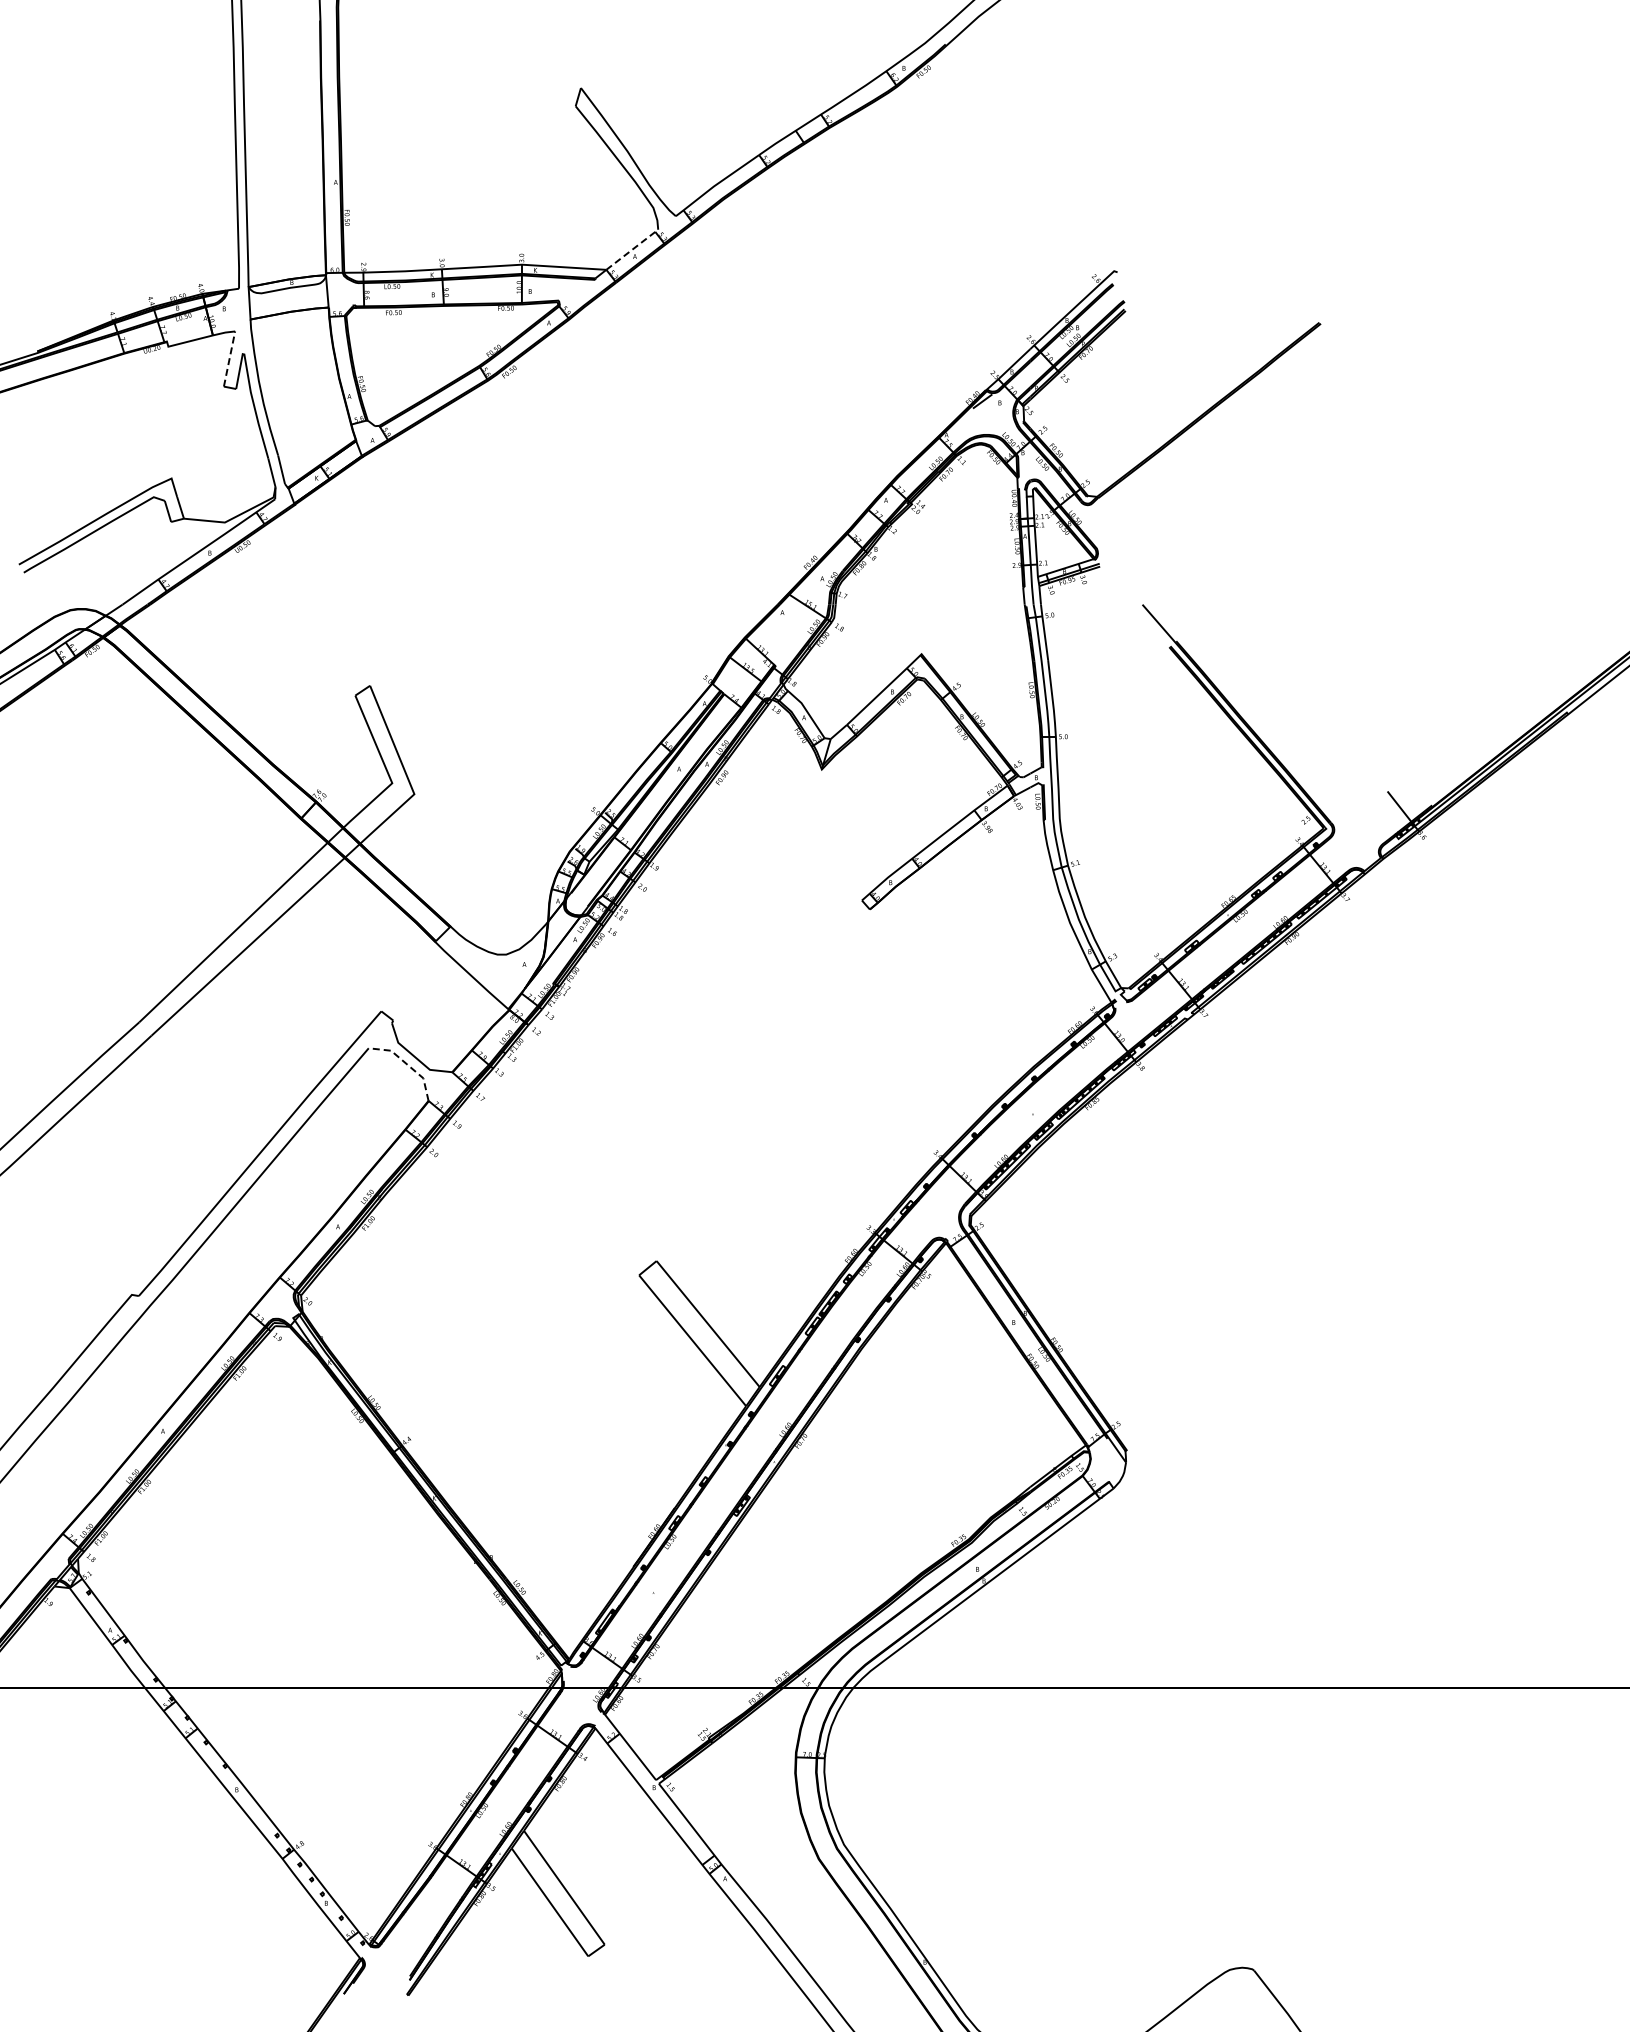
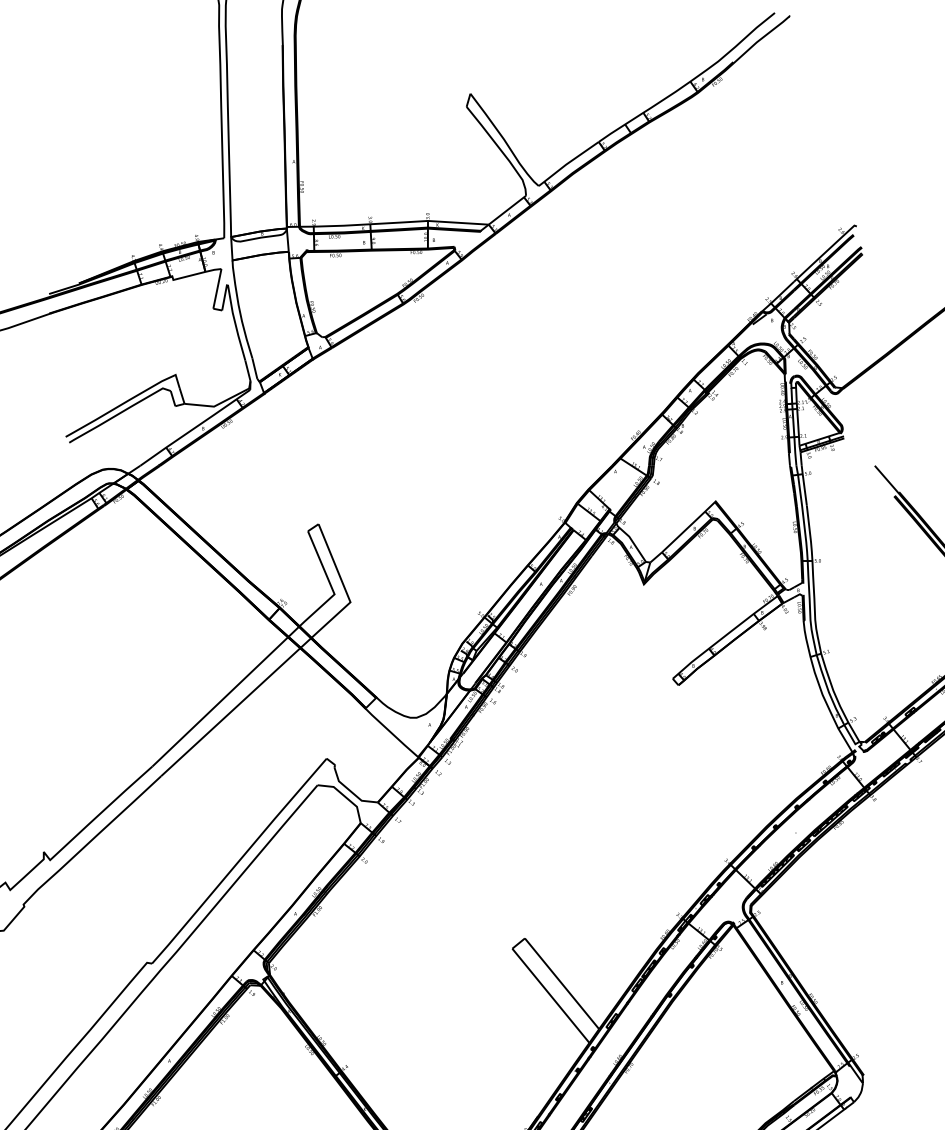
line: (633, 248) -> (508, 209), dashed -> solid
line: (229, 358) -> (217, 288), dashed -> solid
line: (407, 1064) -> (345, 796), dashed -> solid

